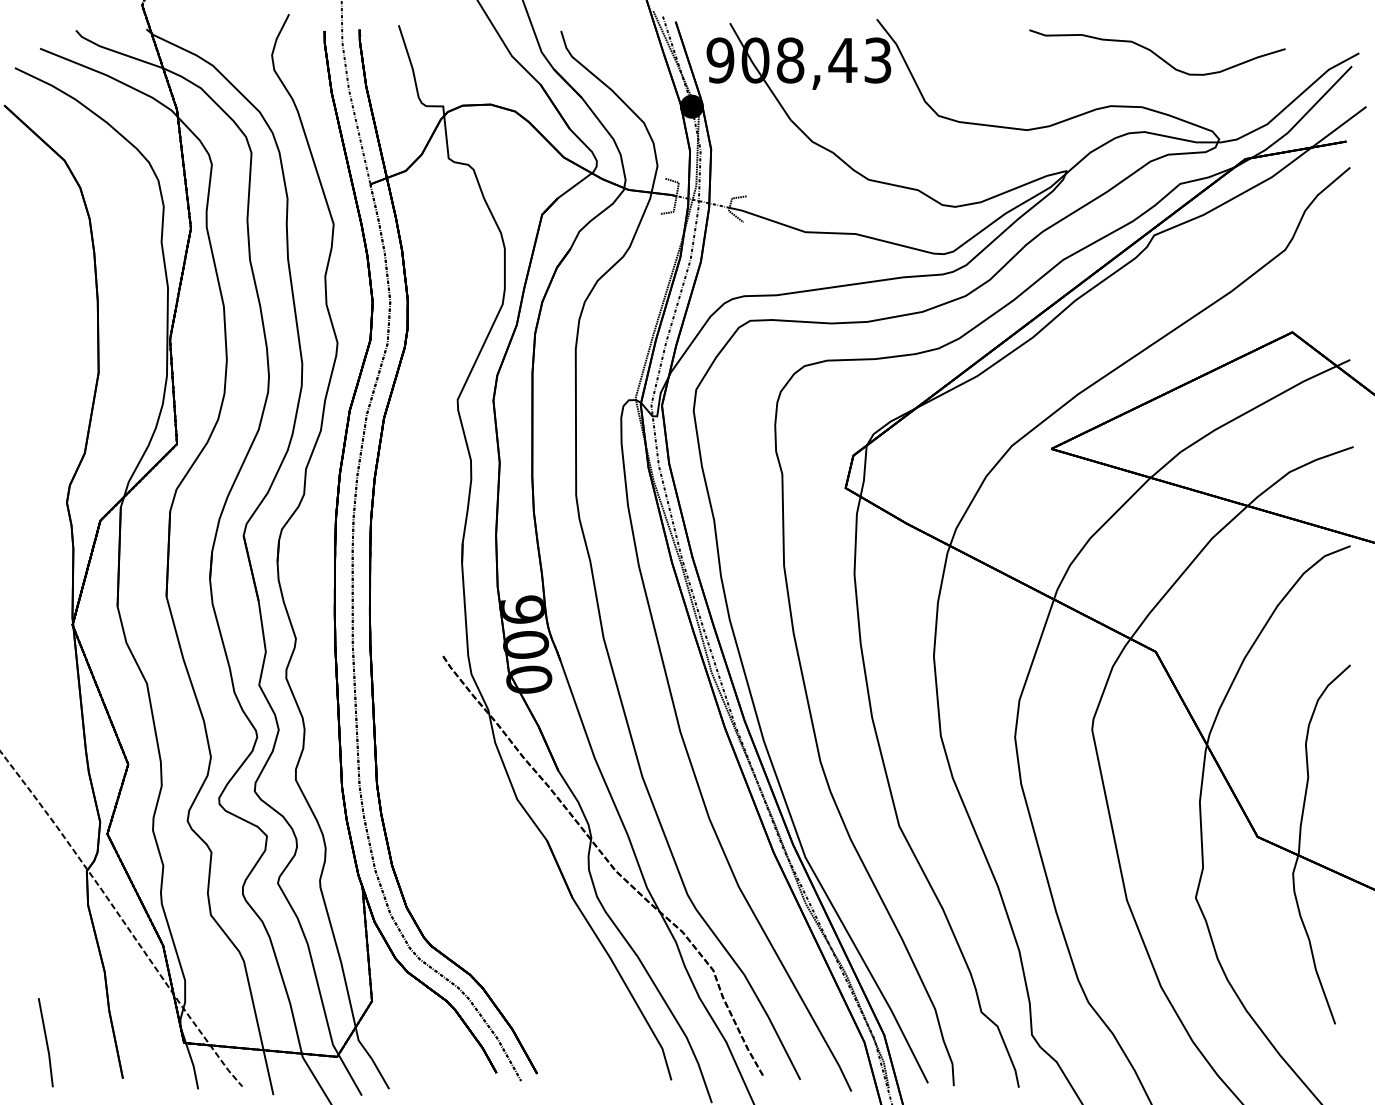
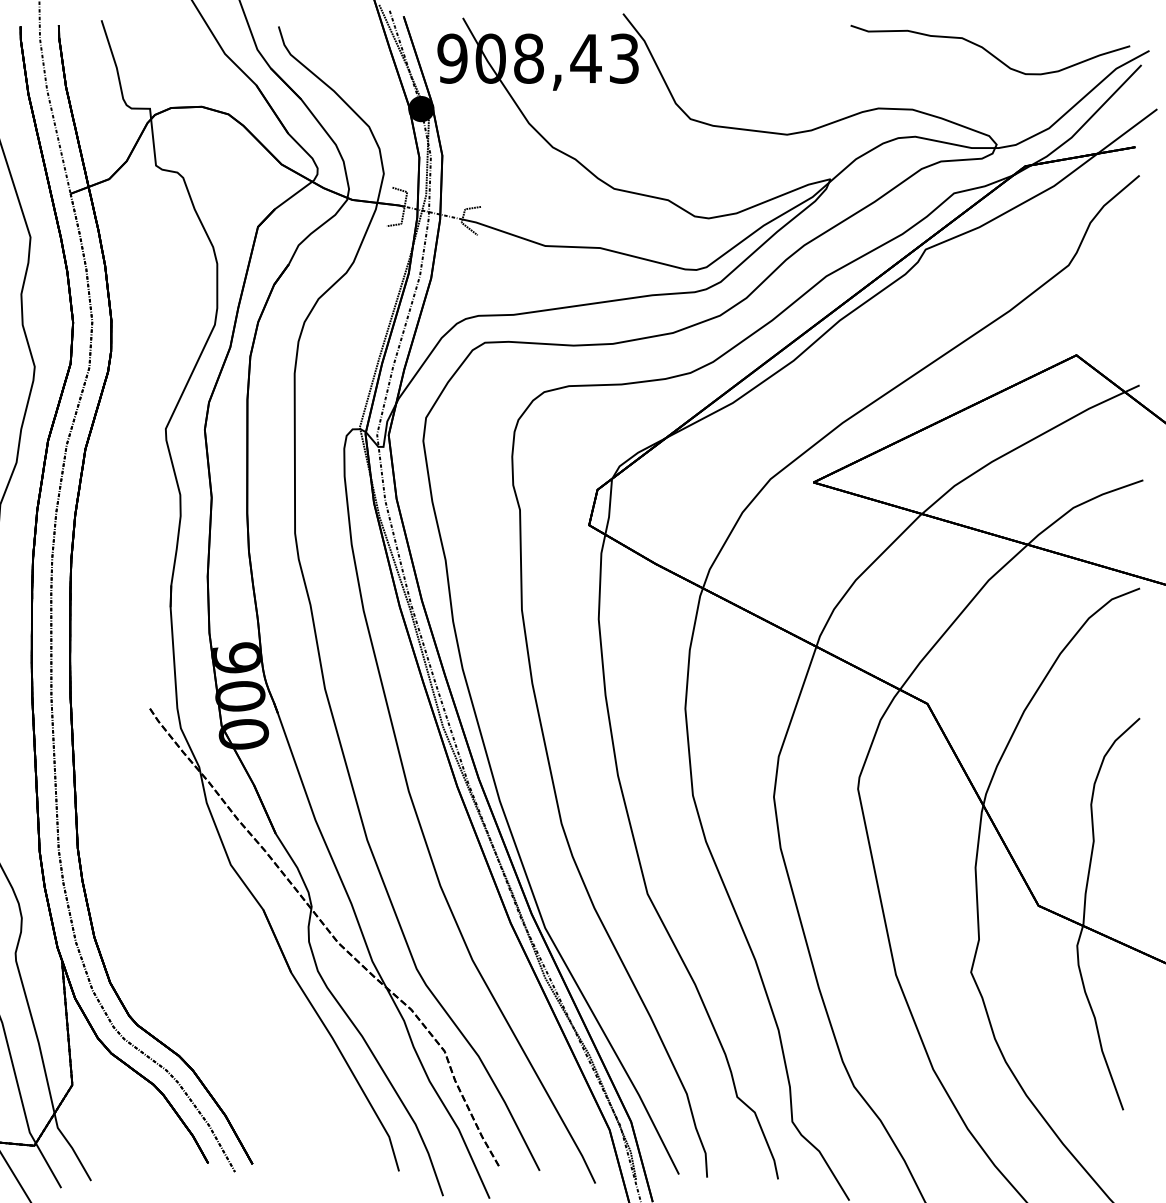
curve: (1156, 53) -> (989, 51), moved

